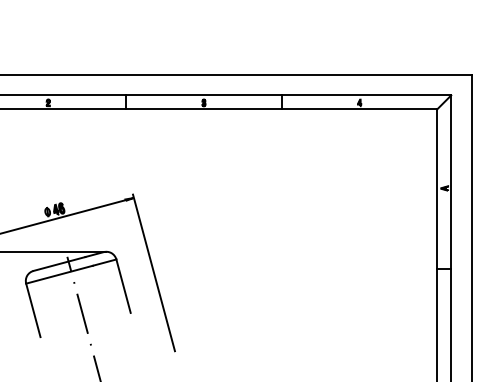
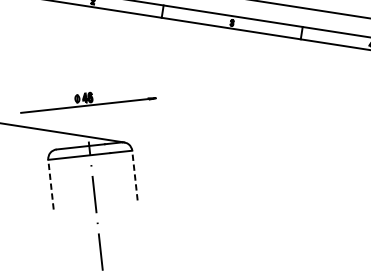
line: (153, 272) -> (163, 167), removed
line: (123, 286) -> (134, 175), solid -> dashed
line: (33, 310) -> (51, 184), solid -> dashed

